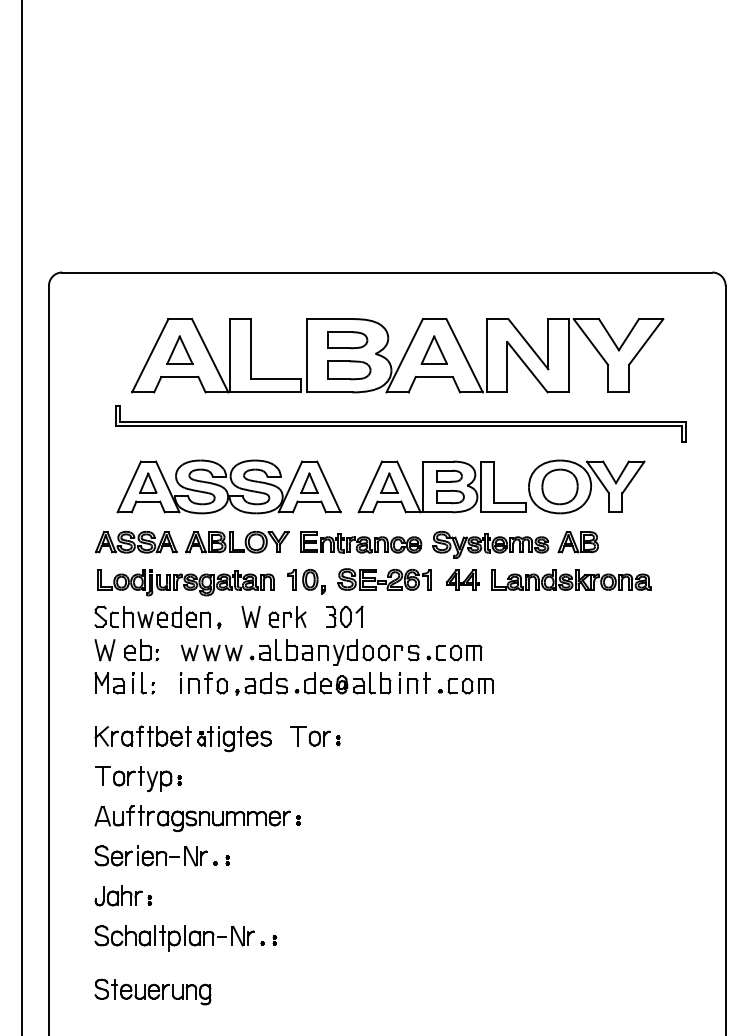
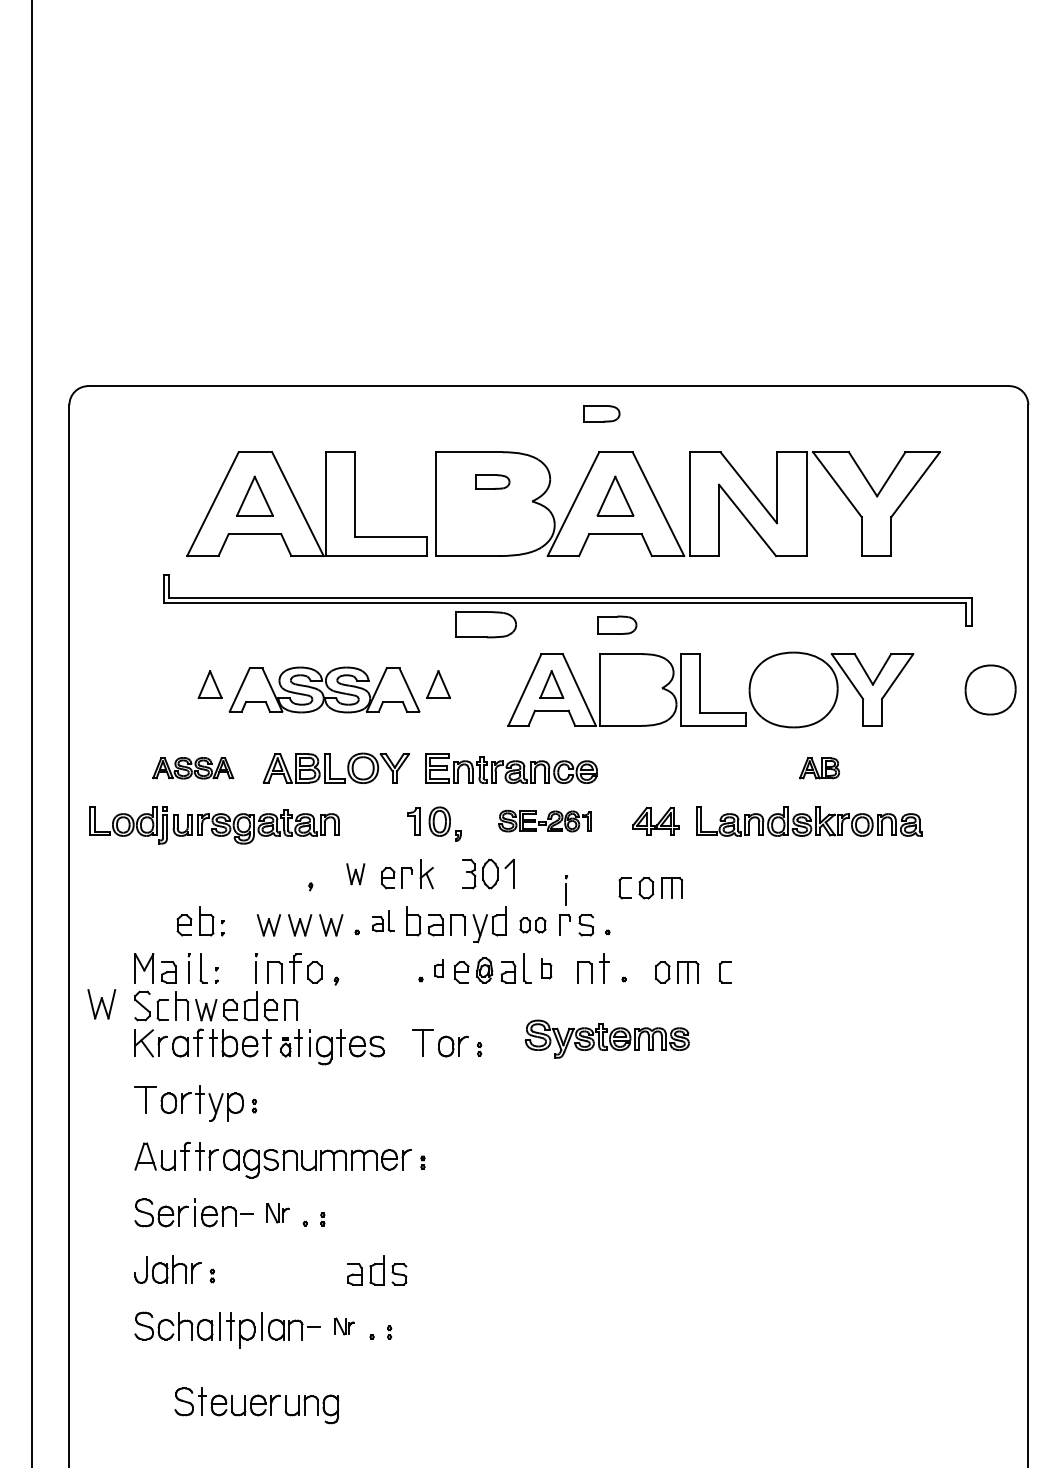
part: (347, 339) -> (492, 481), size x0.6
part: (348, 370) -> (485, 624), moved
part: (449, 476) -> (601, 413), moved
part: (228, 486) -> (324, 689), size x0.6
part: (559, 486) -> (990, 689), moved
part: (450, 496) -> (617, 624), moved
part: (136, 541) -> (193, 767), size x0.7
part: (578, 542) -> (819, 768), size x0.7
part: (490, 544) -> (606, 1038), moved
part: (384, 579) -> (544, 820), size x0.7
part: (185, 582) -> (214, 825), moved
part: (152, 616) -> (216, 1005), moved
part: (250, 617) -> (355, 874), size x0.7
part: (104, 650) -> (101, 1004), moved
part: (270, 650) -> (383, 921), size x0.7
part: (375, 653) -> (532, 925), size x0.7
part: (459, 653) -> (650, 888), moved
part: (266, 683) -> (377, 1270), moved
part: (309, 683) -> (438, 968), size x0.6
part: (385, 683) -> (546, 968), size x0.7
line: (399, 683) -> (566, 890), moved
part: (452, 686) -> (725, 972), moved
part: (195, 856) -> (277, 1213), size x0.7
part: (243, 936) -> (344, 1326), size x0.6
part: (152, 991) -> (256, 1405), moved

